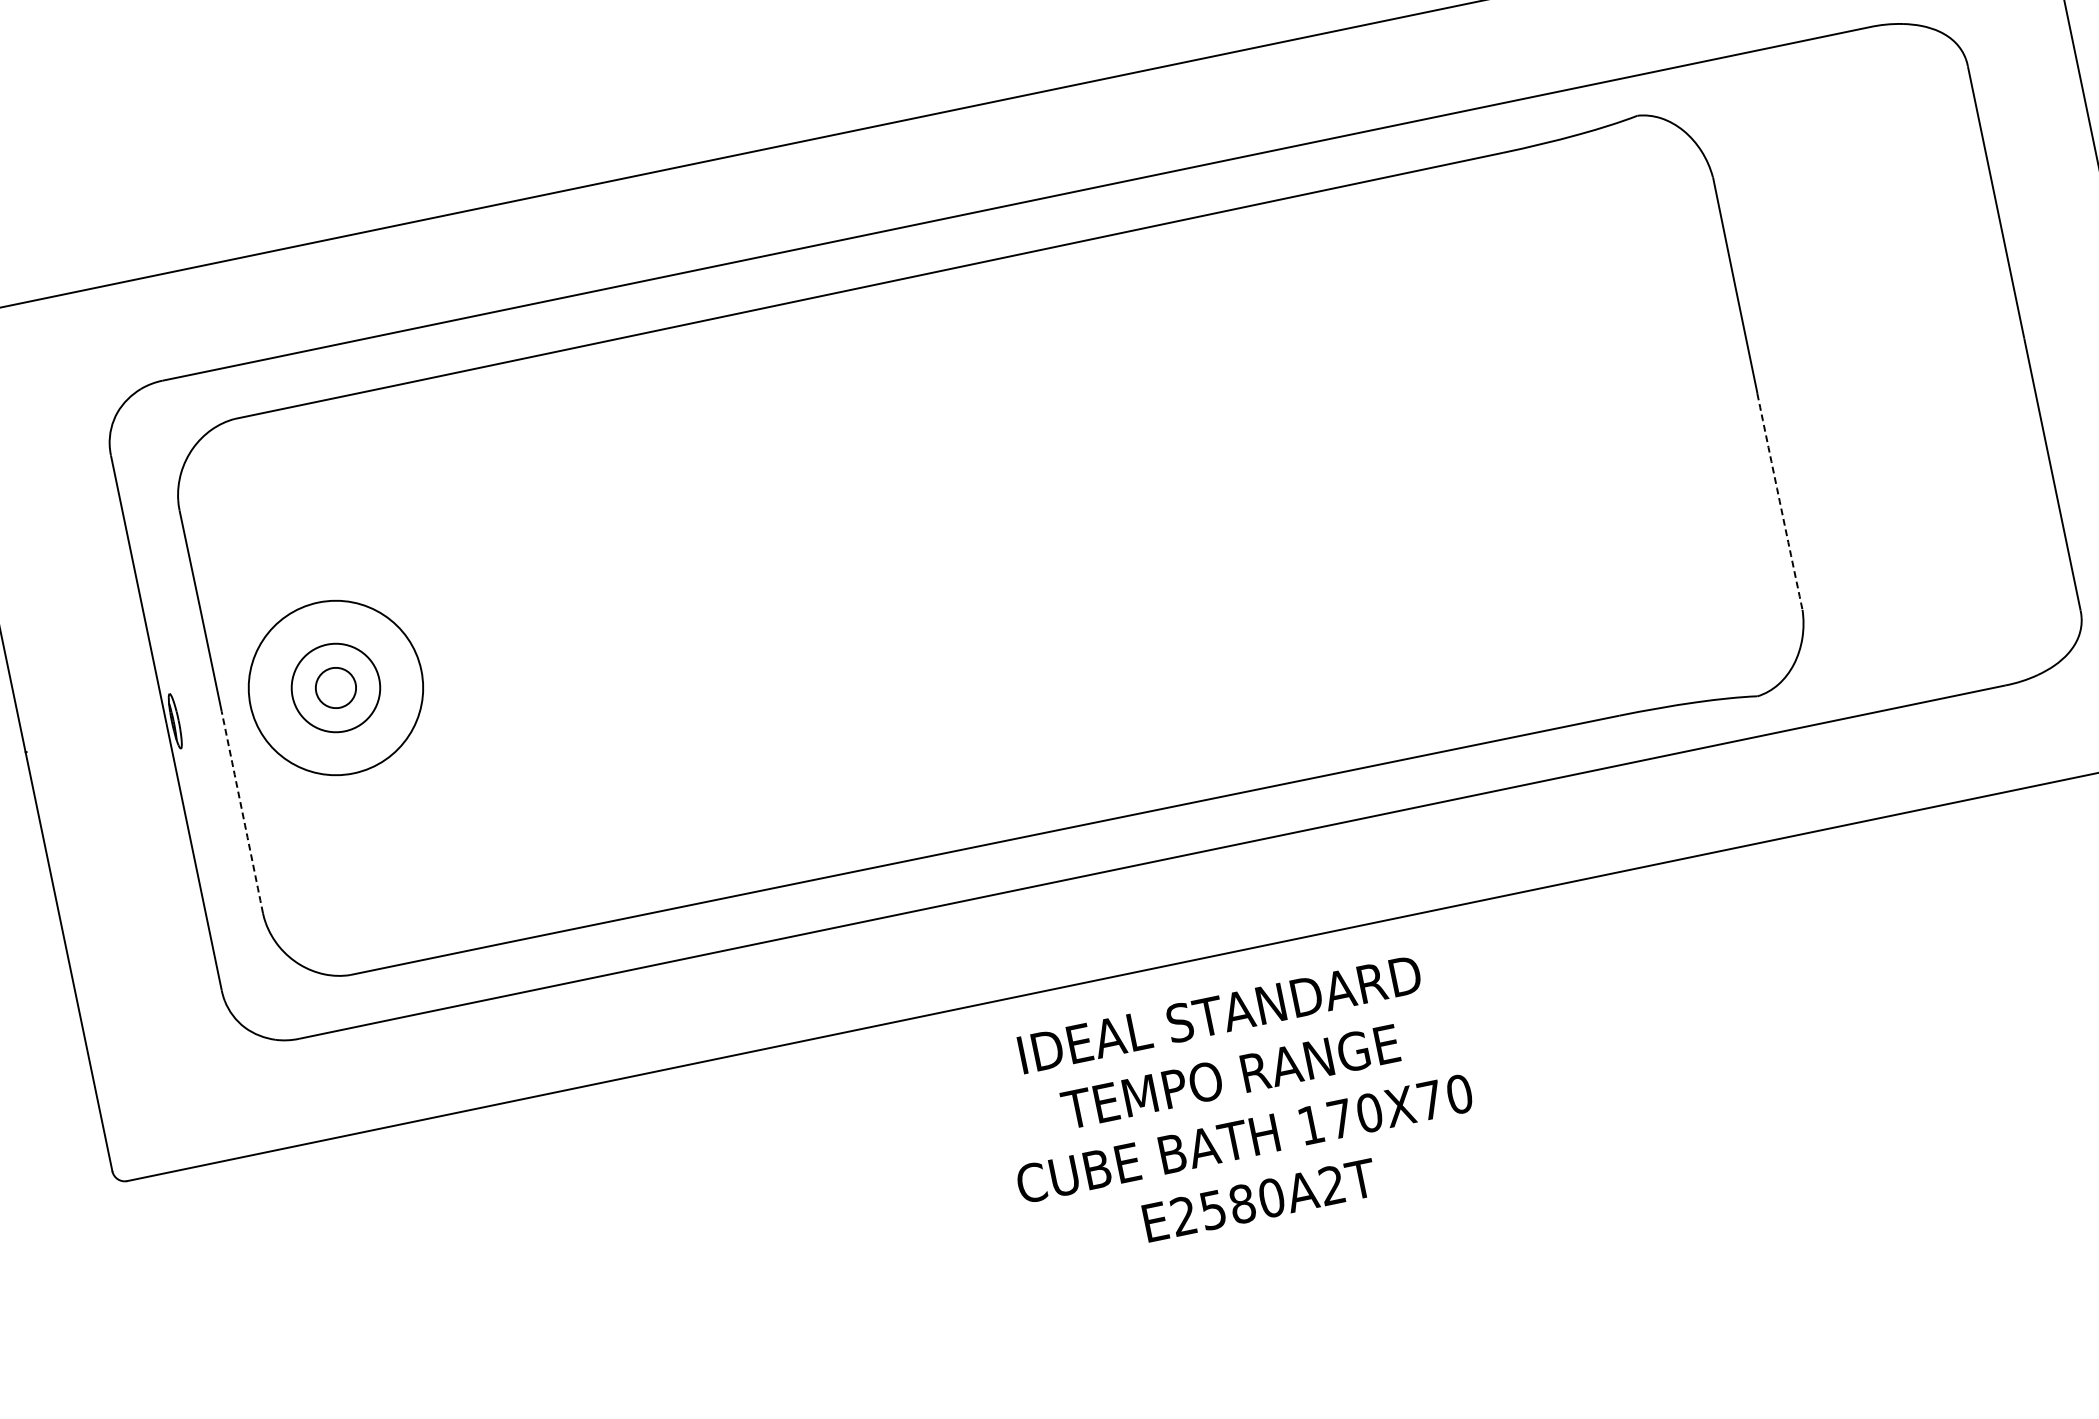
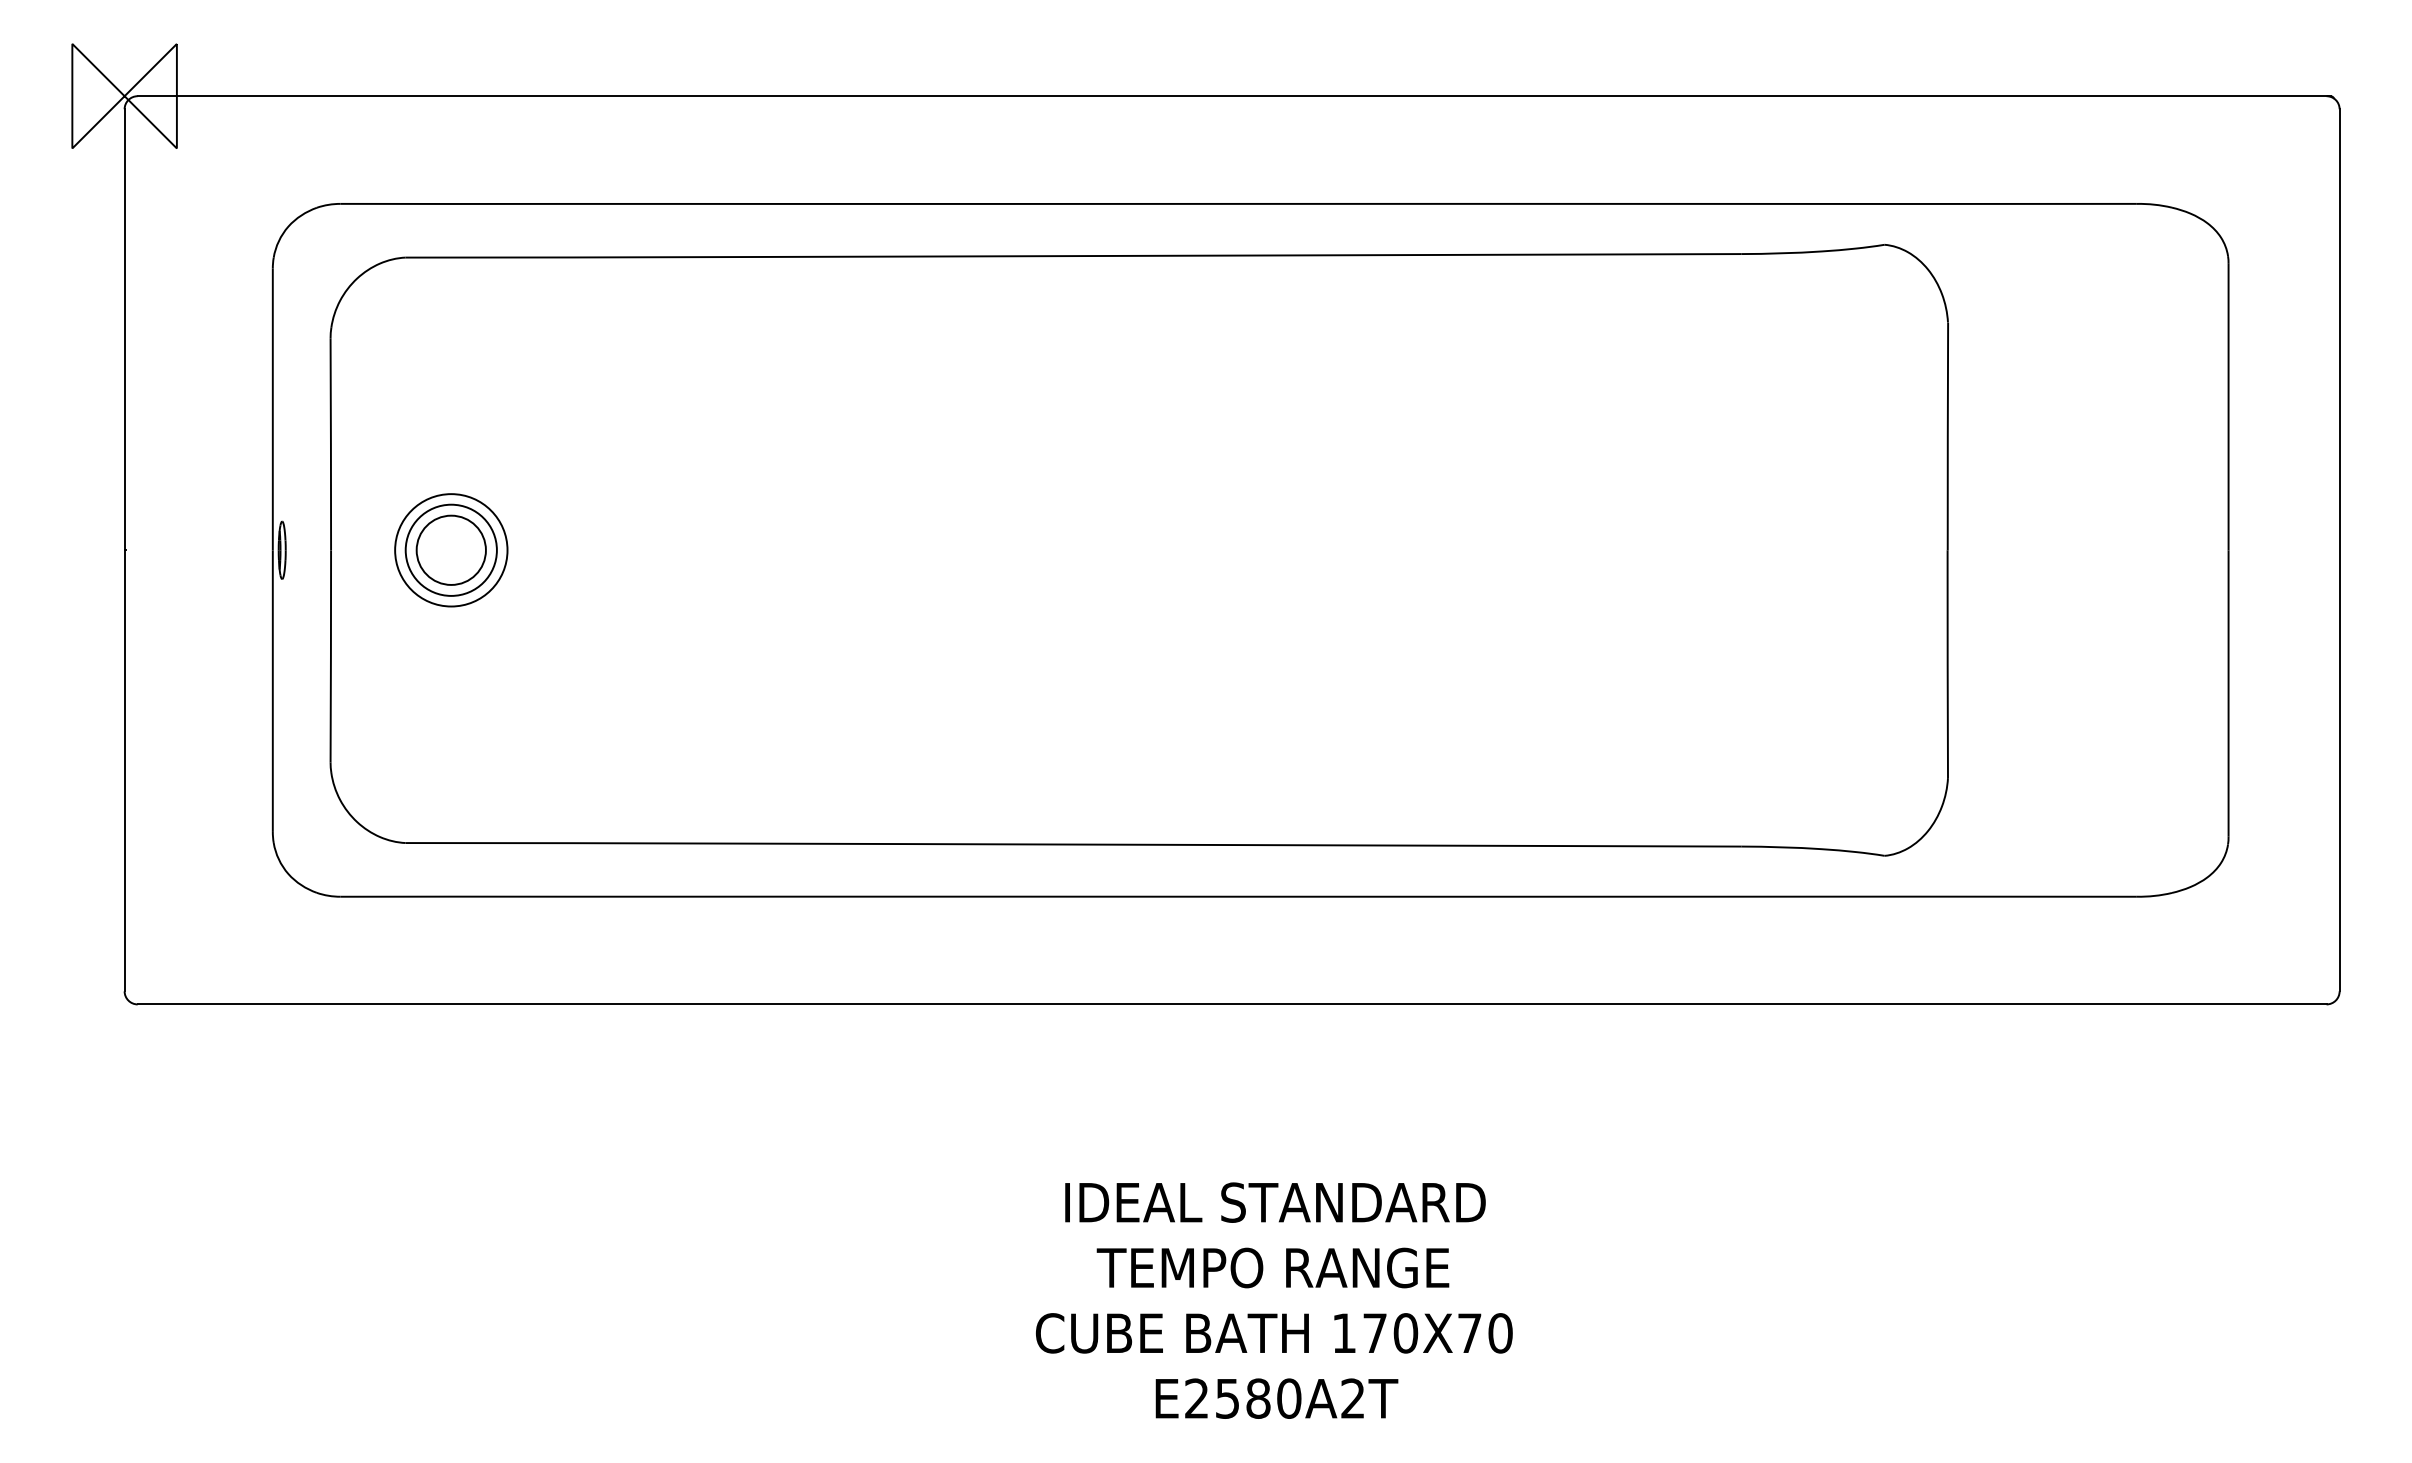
arc: (1779, 502) -> (1947, 664), dashed -> solid
circle: (335, 687) -> (450, 549), size x1.67
circle: (336, 688) -> (451, 550), size x0.62
arc: (242, 812) -> (330, 656), dashed -> solid
text: (1238, 1107) -> (1274, 1300), moved

